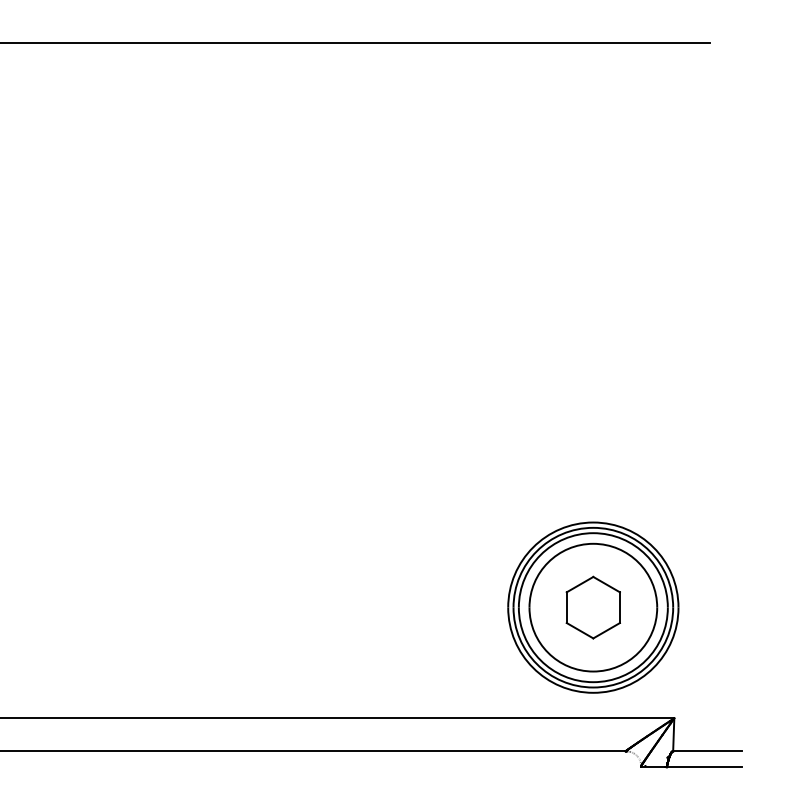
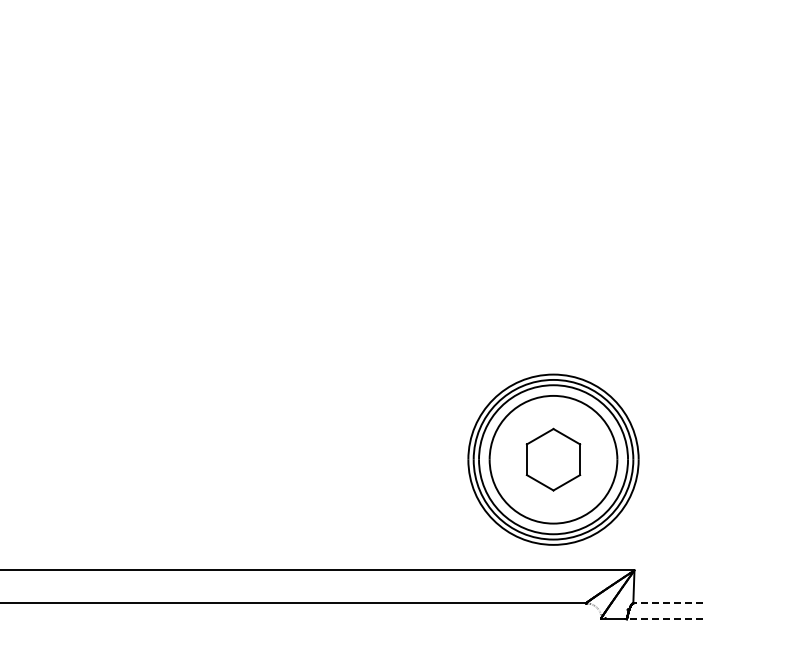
line: (707, 751) -> (667, 603), solid -> dashed
line: (704, 767) -> (664, 619), solid -> dashed

